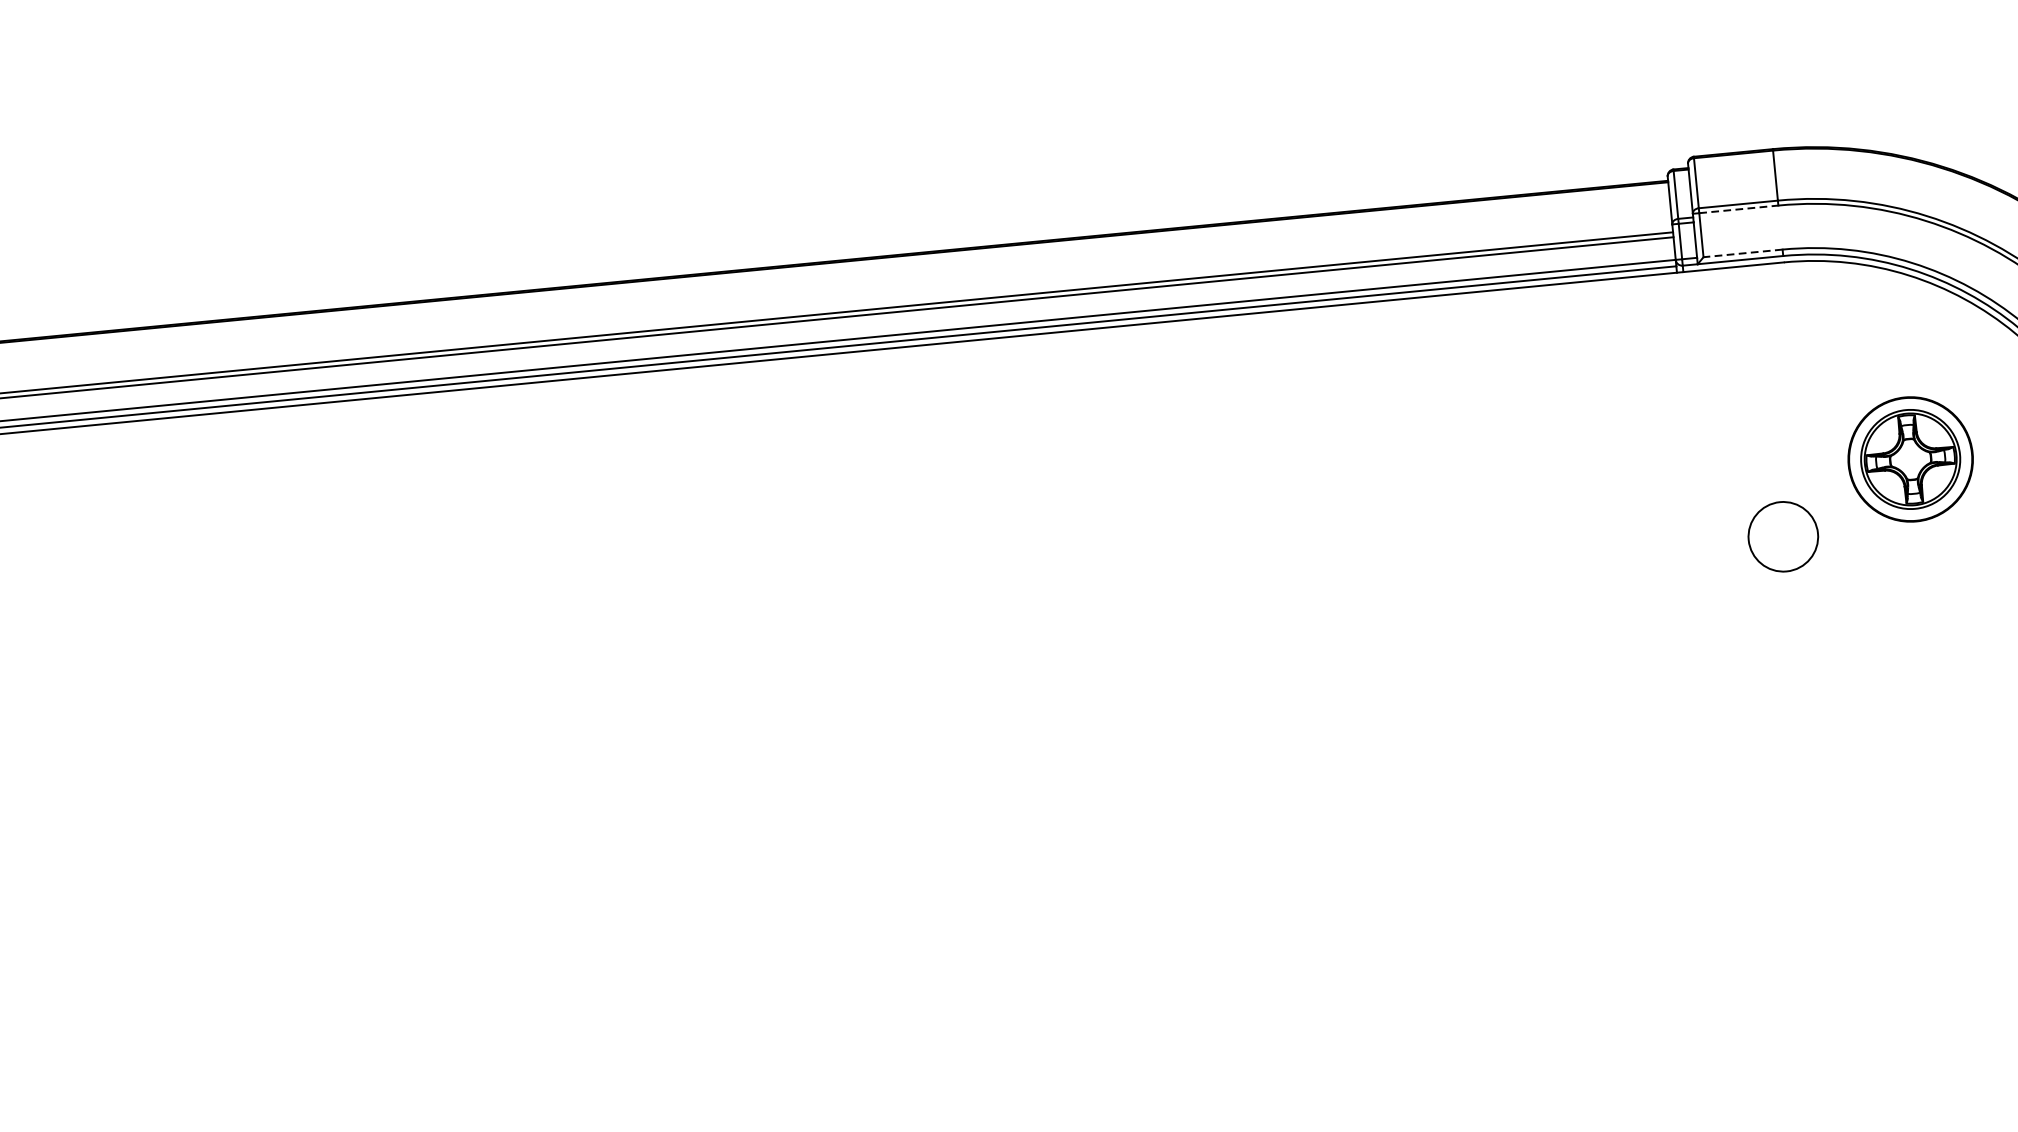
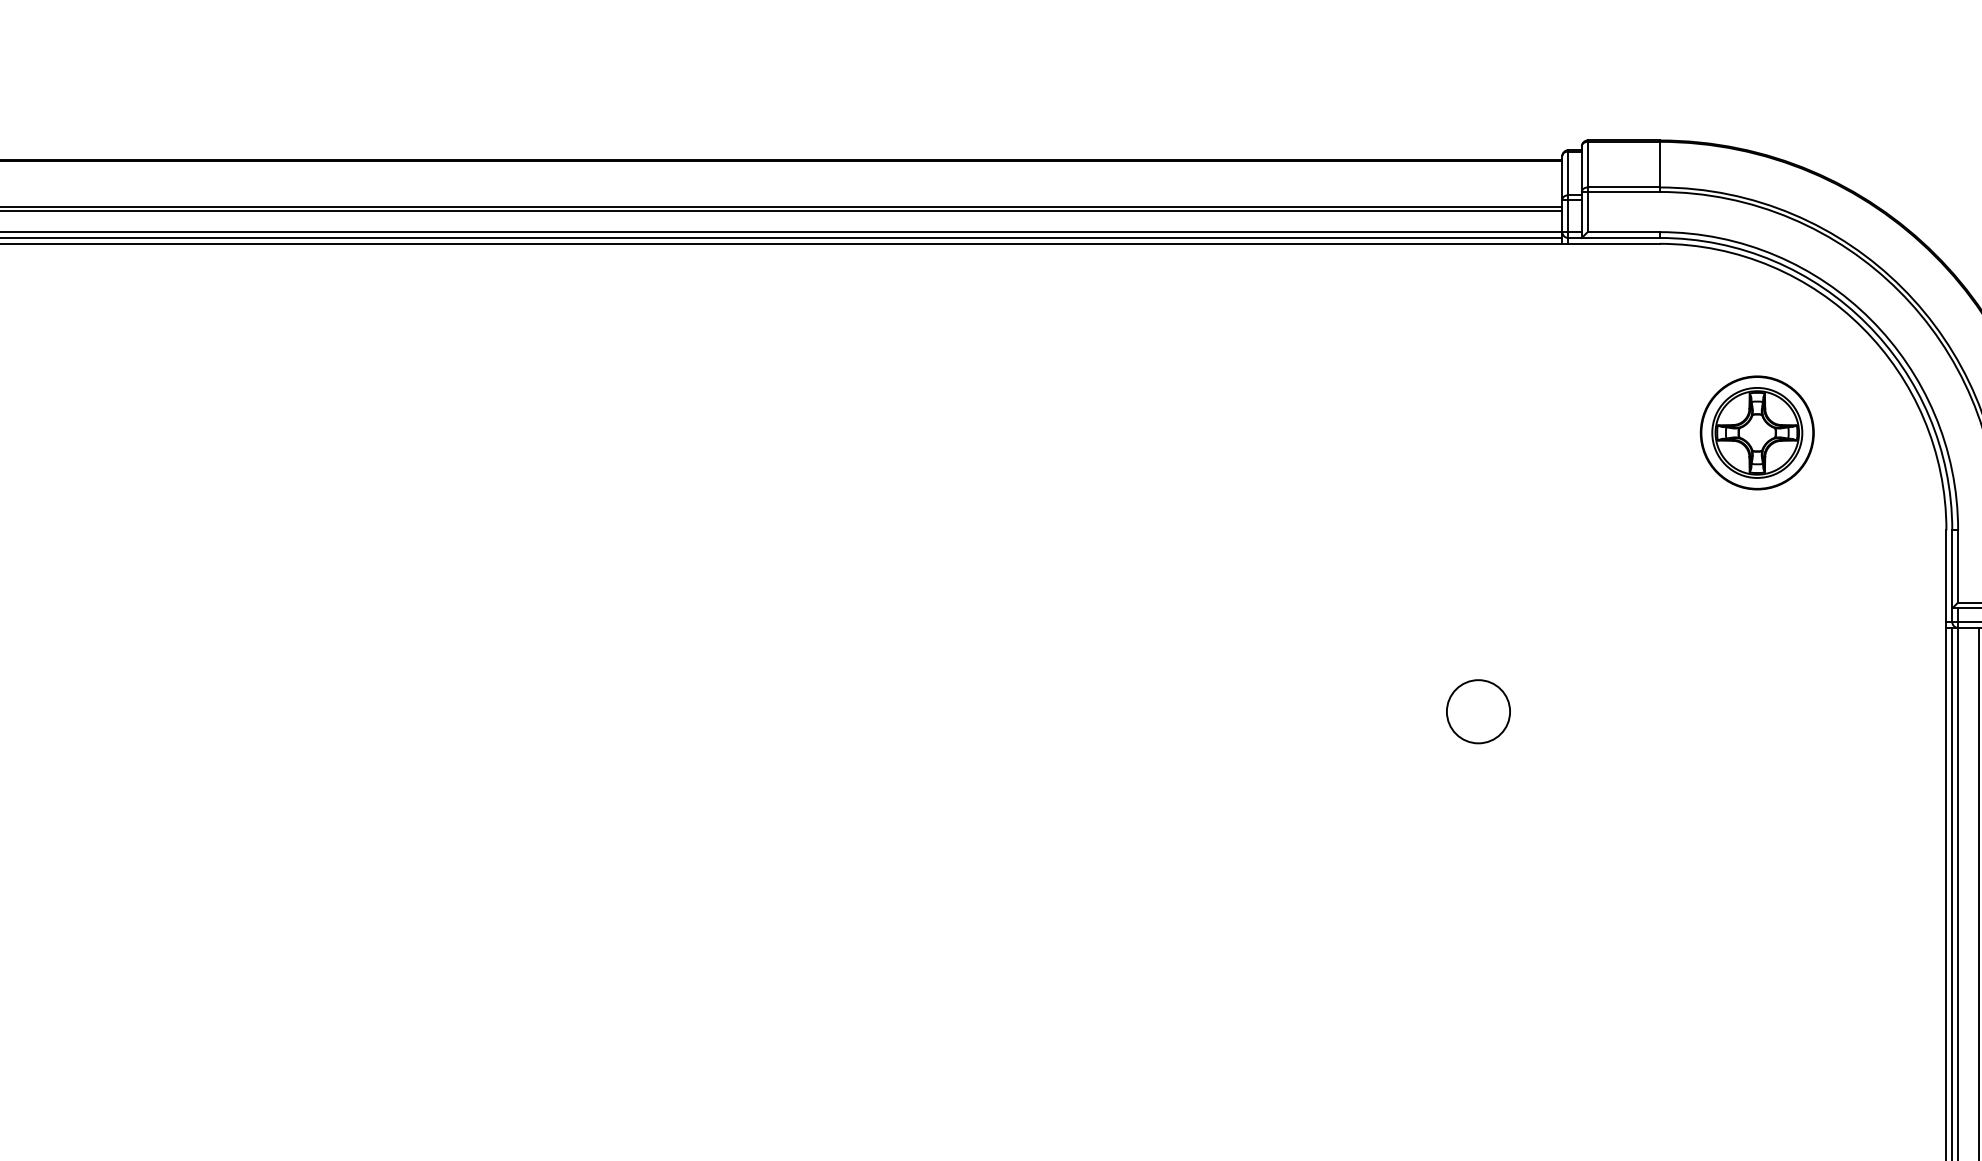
line: (1739, 208) -> (1624, 191), dashed -> solid
line: (1742, 253) -> (1623, 232), dashed -> solid
circle: (1783, 536) -> (1478, 711), moved

